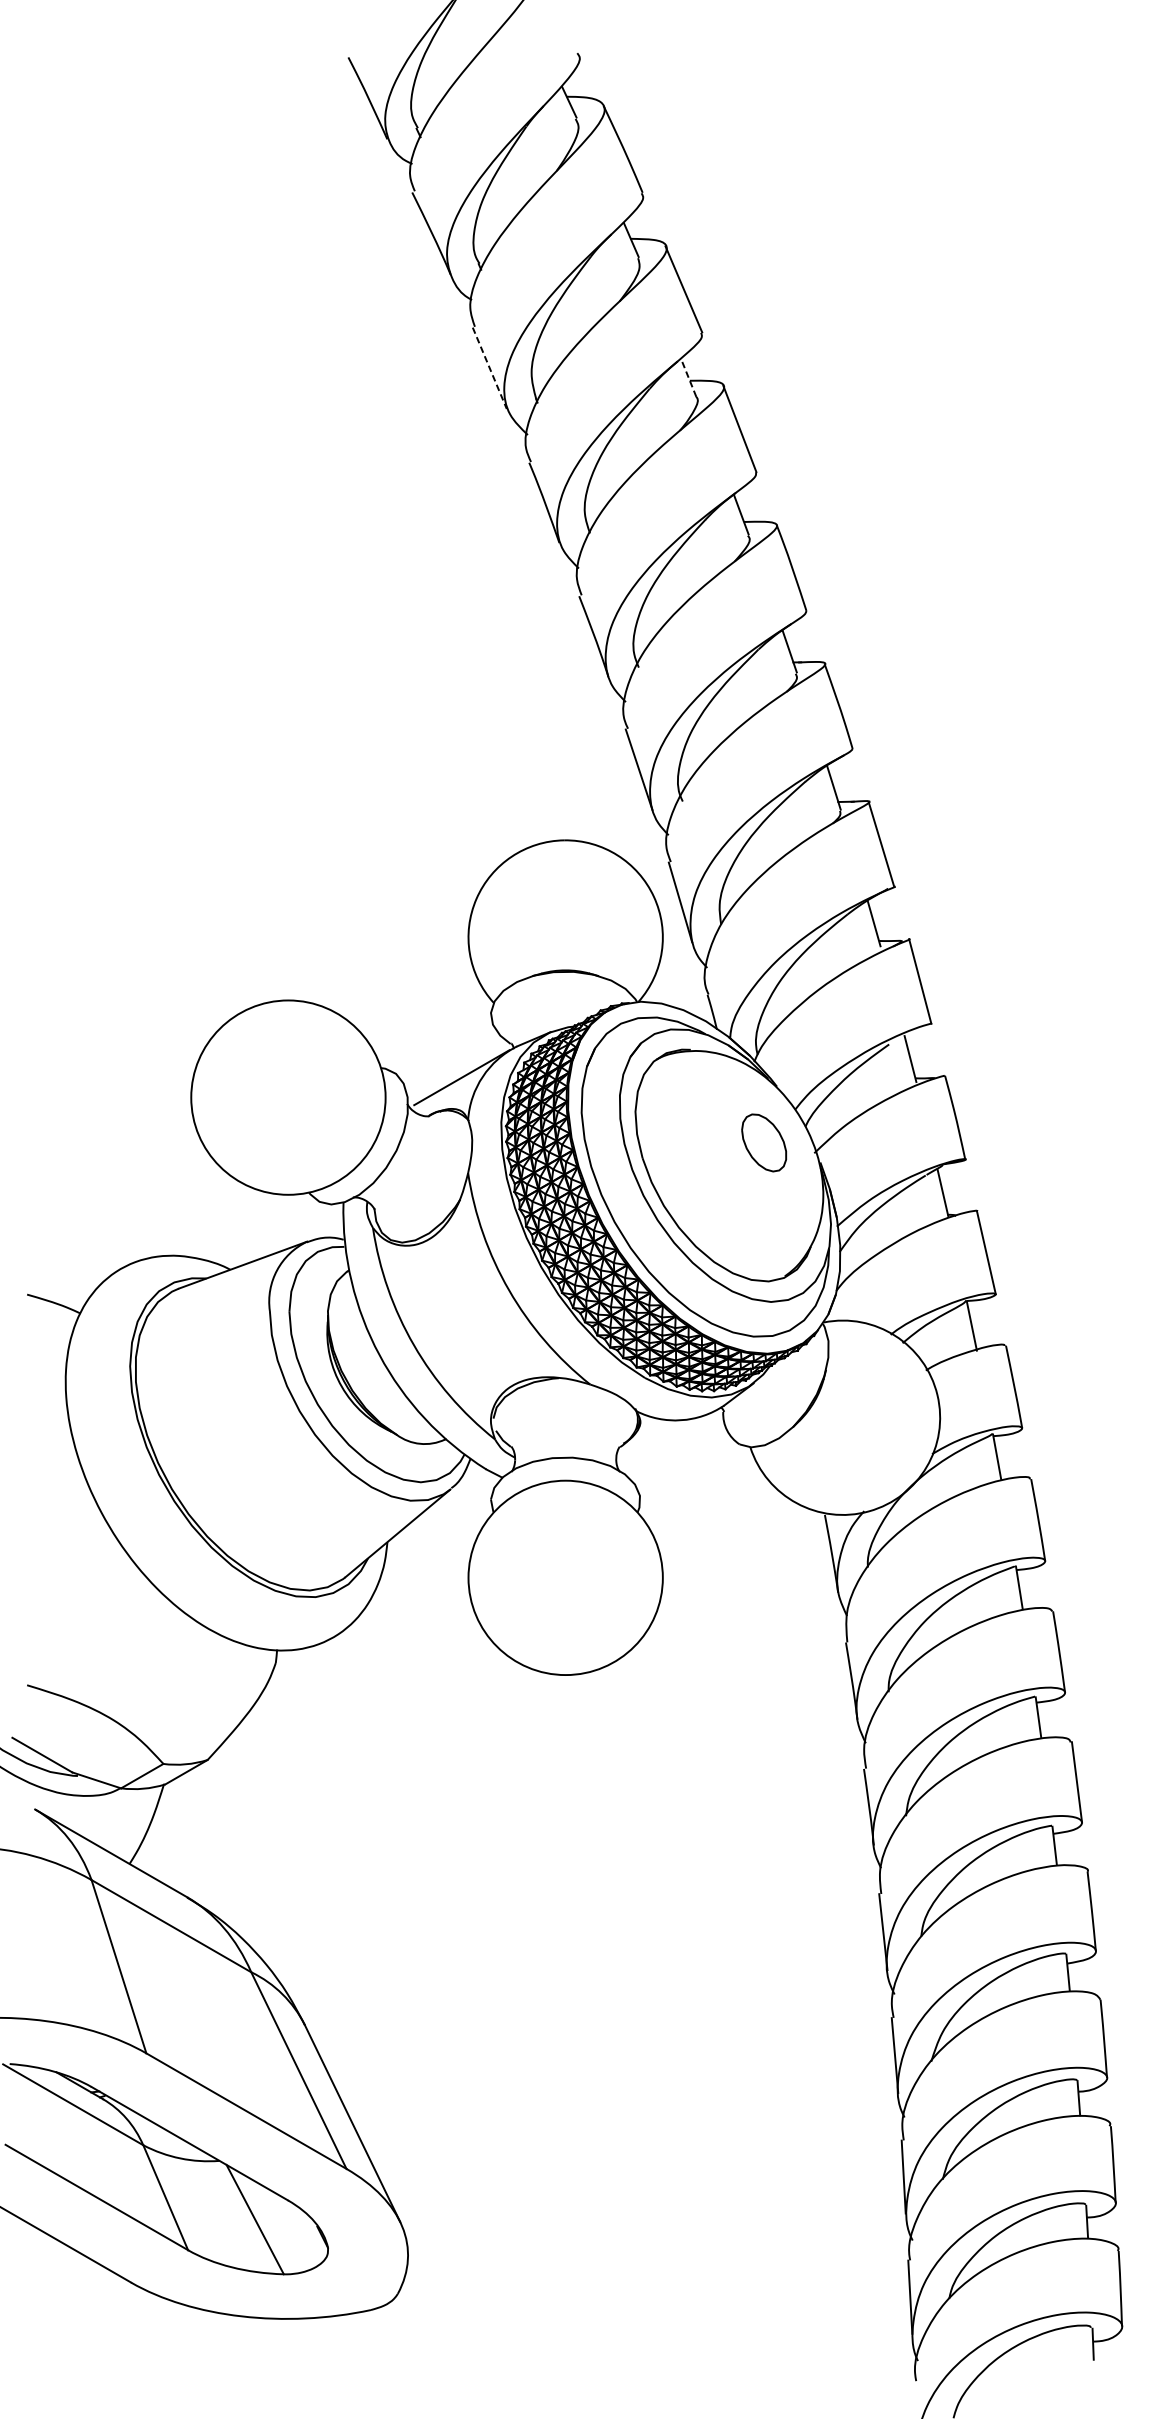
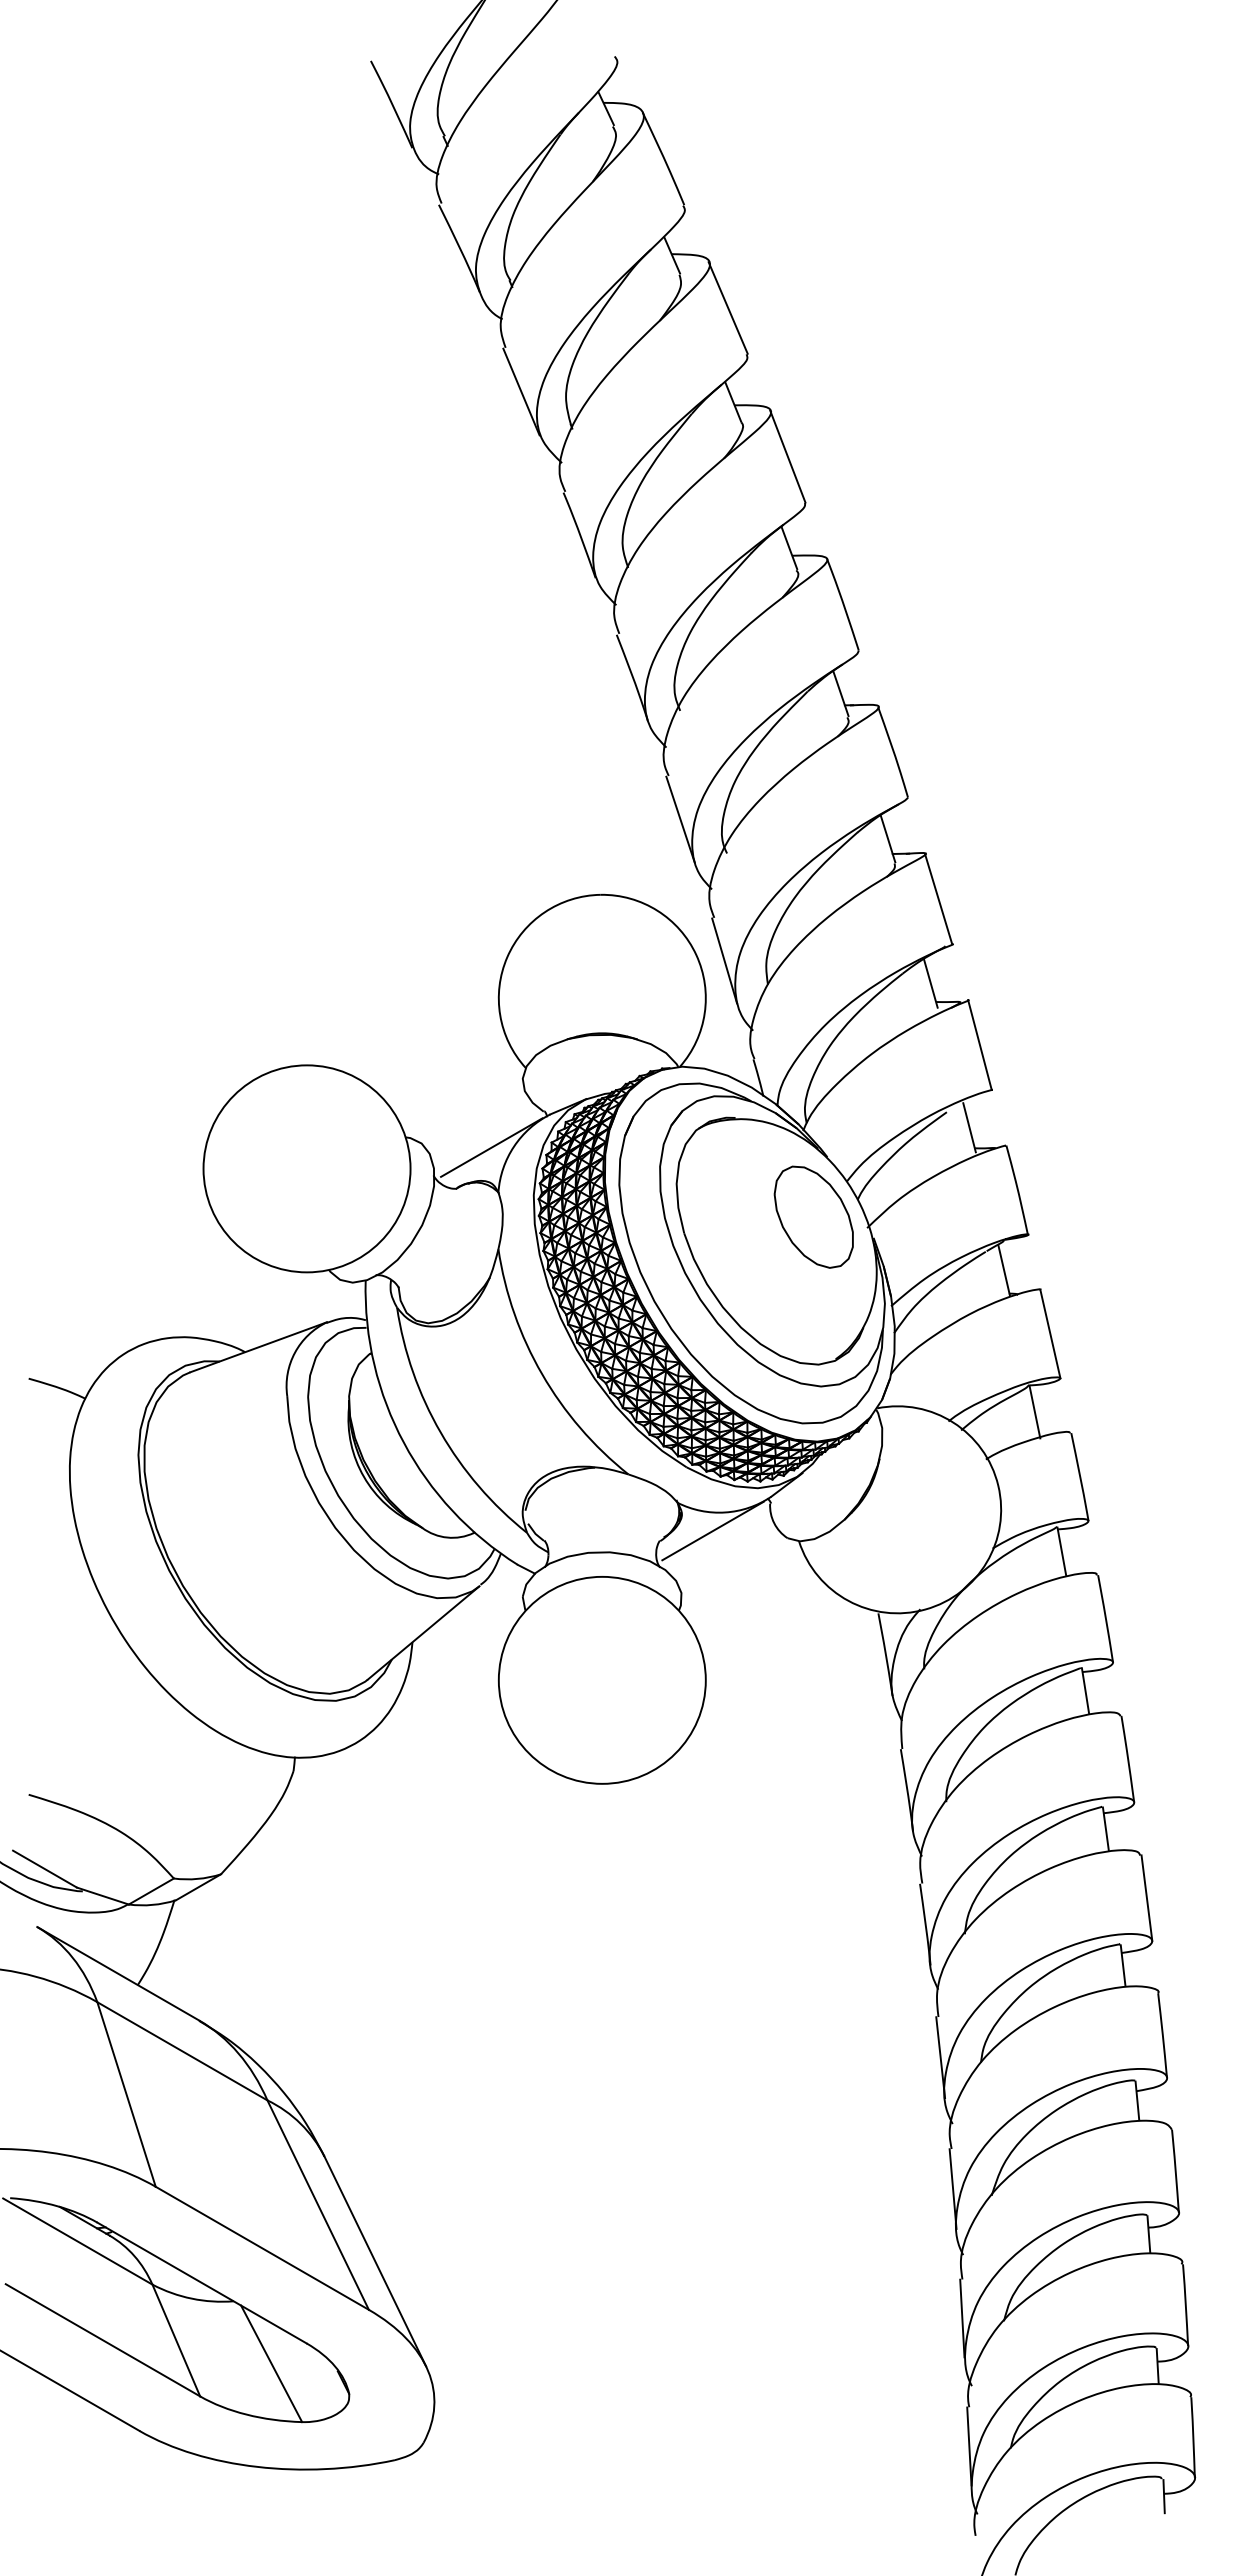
line: (489, 368) -> (521, 392), dashed -> solid
line: (688, 377) -> (733, 401), dashed -> solid
part: (763, 1142) -> (813, 1216), size x1.67
line: (669, 1437) -> (712, 1530), added

